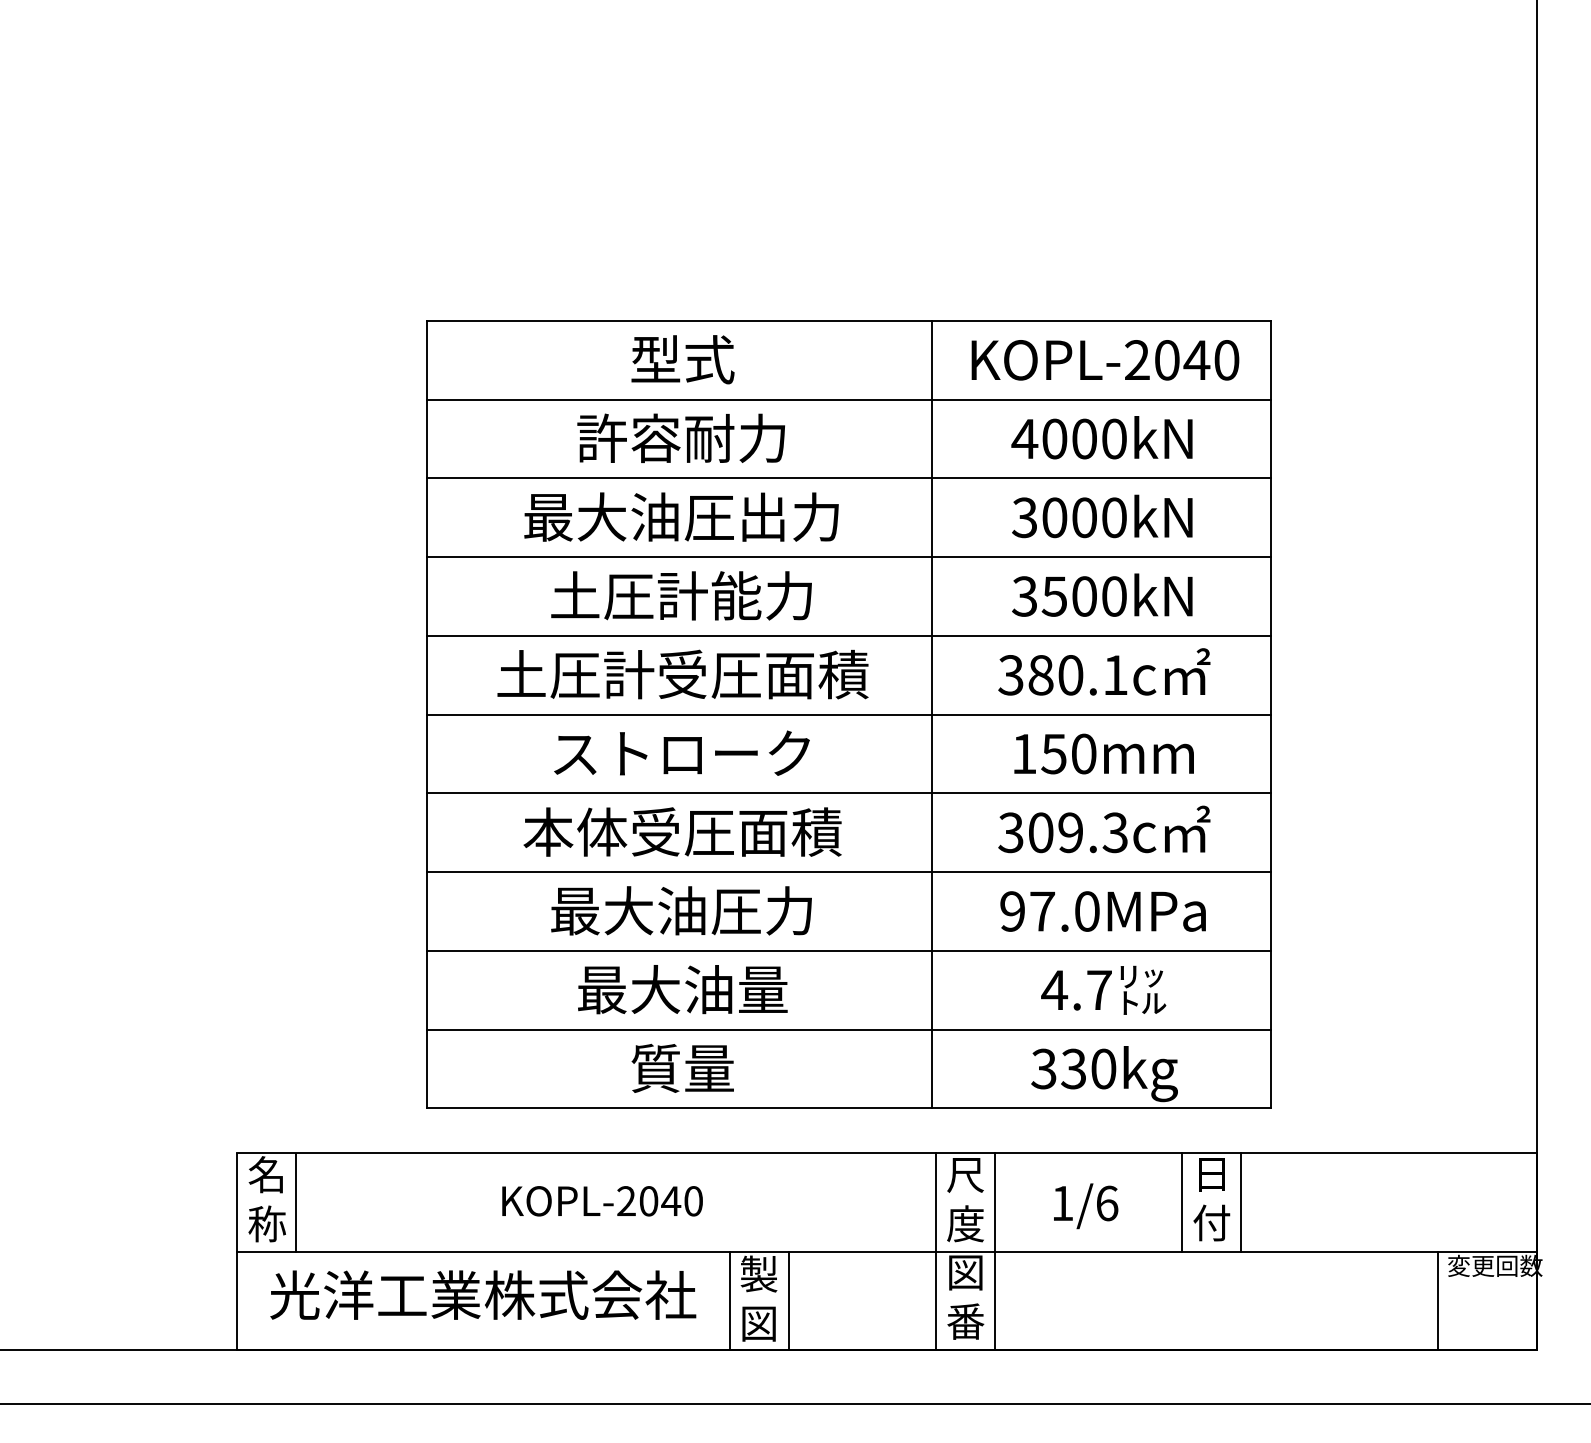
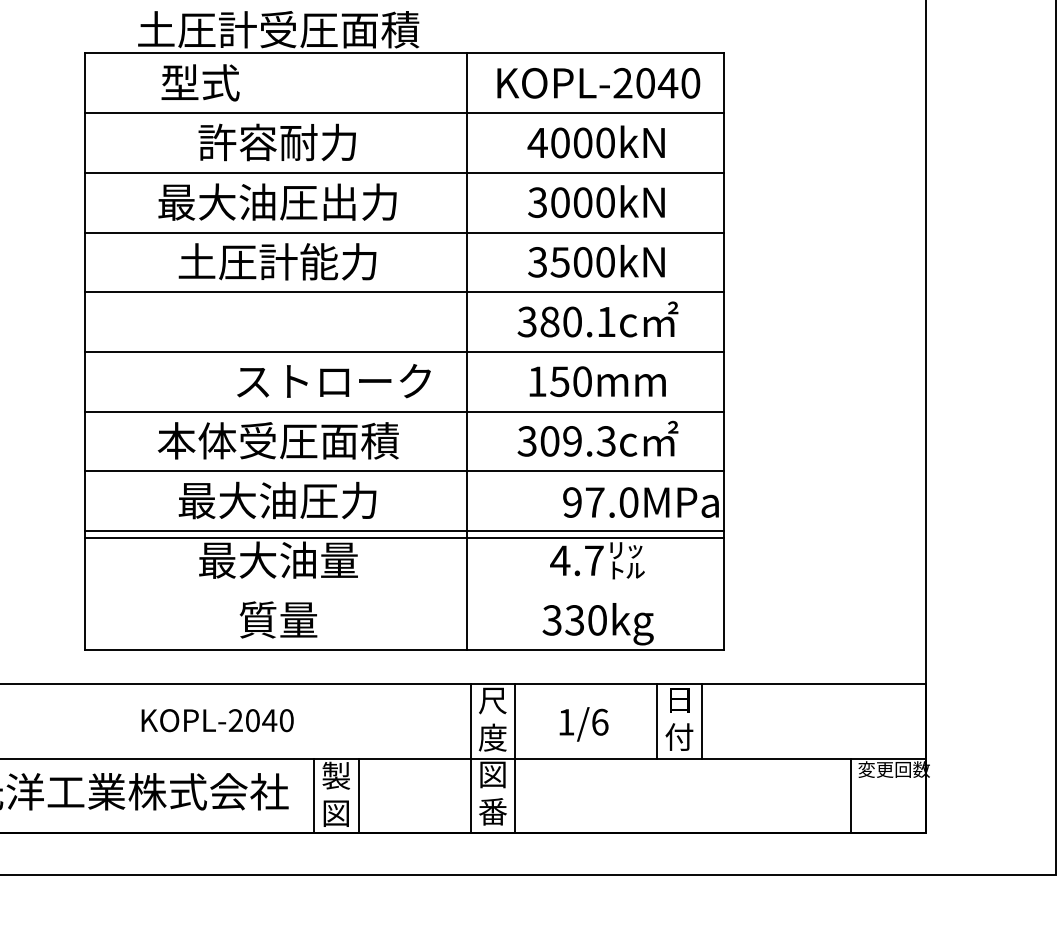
text: (682, 359) -> (200, 82), moved
text: (682, 674) -> (278, 29), moved
text: (681, 752) -> (333, 380), moved
text: (1102, 911) -> (640, 502), moved
line: (848, 1029) -> (404, 538), moved

